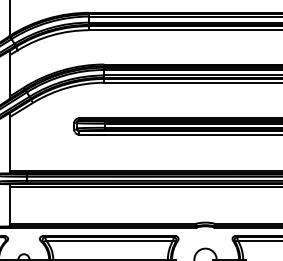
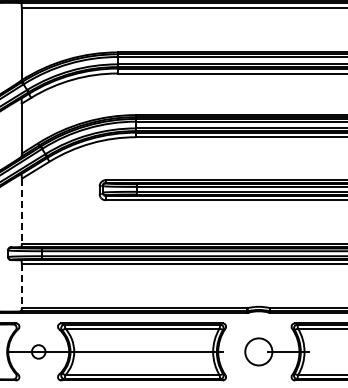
line: (9, 144) -> (21, 211), solid -> dashed
line: (9, 205) -> (21, 286), solid -> dashed

